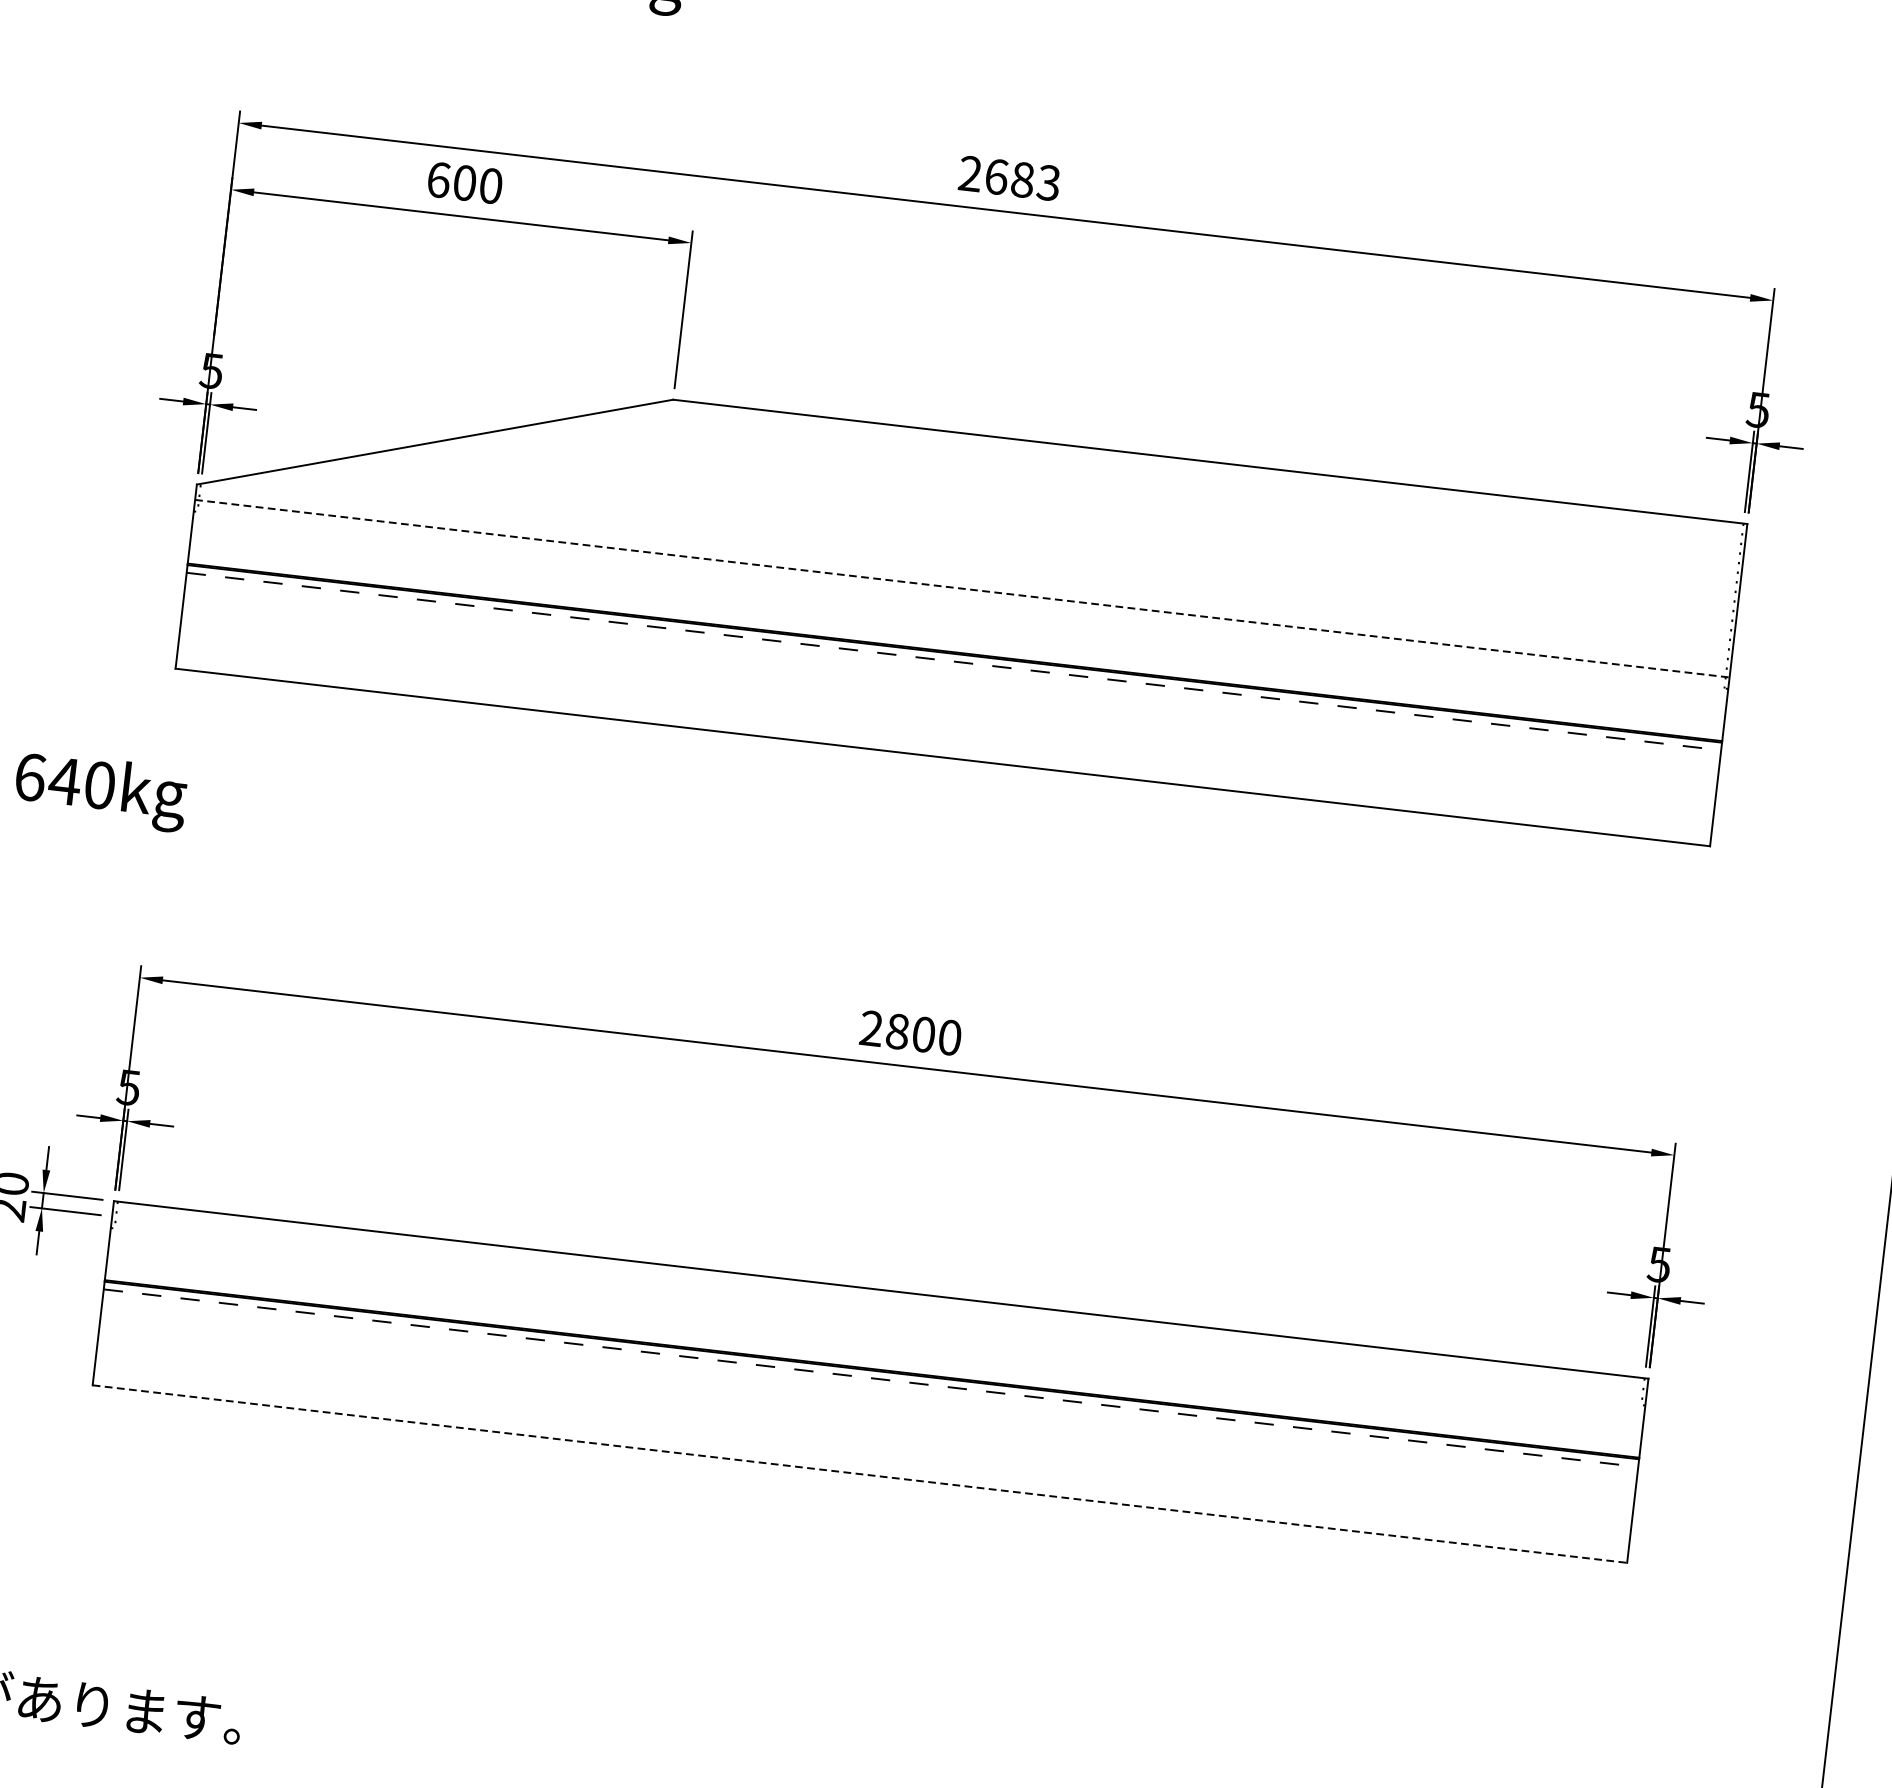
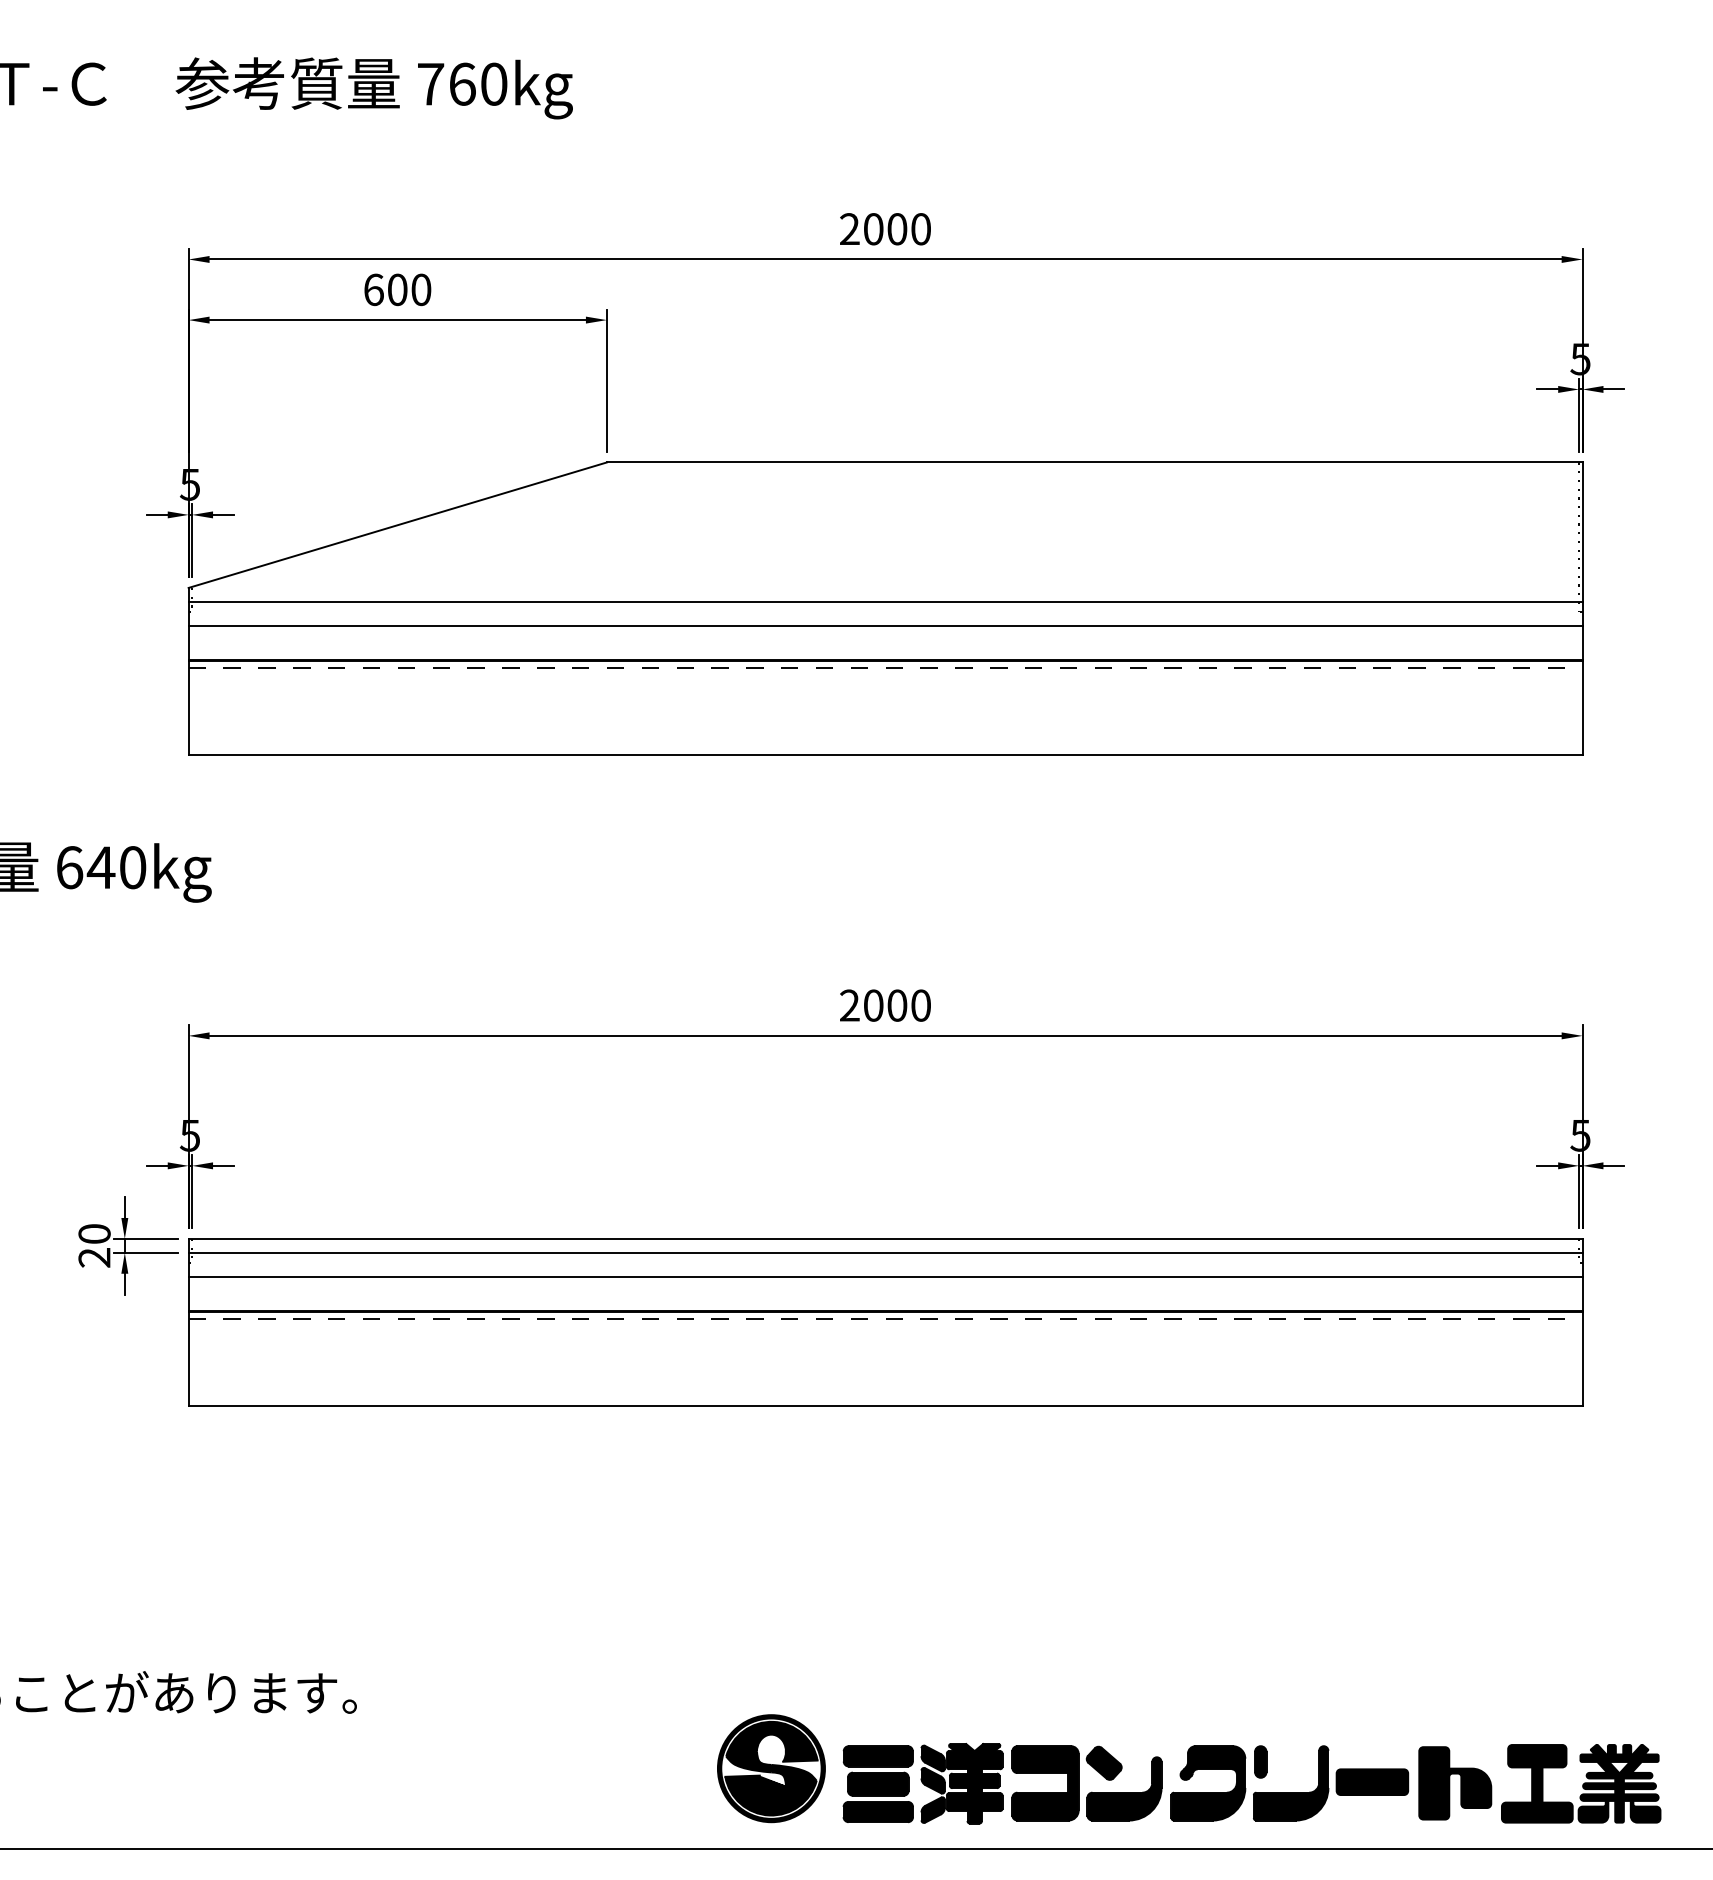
text: (1022, 180) -> (897, 229), 2683 -> 2000
line: (962, 588) -> (885, 601), dashed -> solid
line: (959, 615) -> (885, 626), added
text: (897, 1031) -> (873, 1005), 2800 -> 2000
line: (879, 1304) -> (885, 1252), added
line: (876, 1332) -> (885, 1277), added
line: (859, 1474) -> (885, 1406), dashed -> solid

